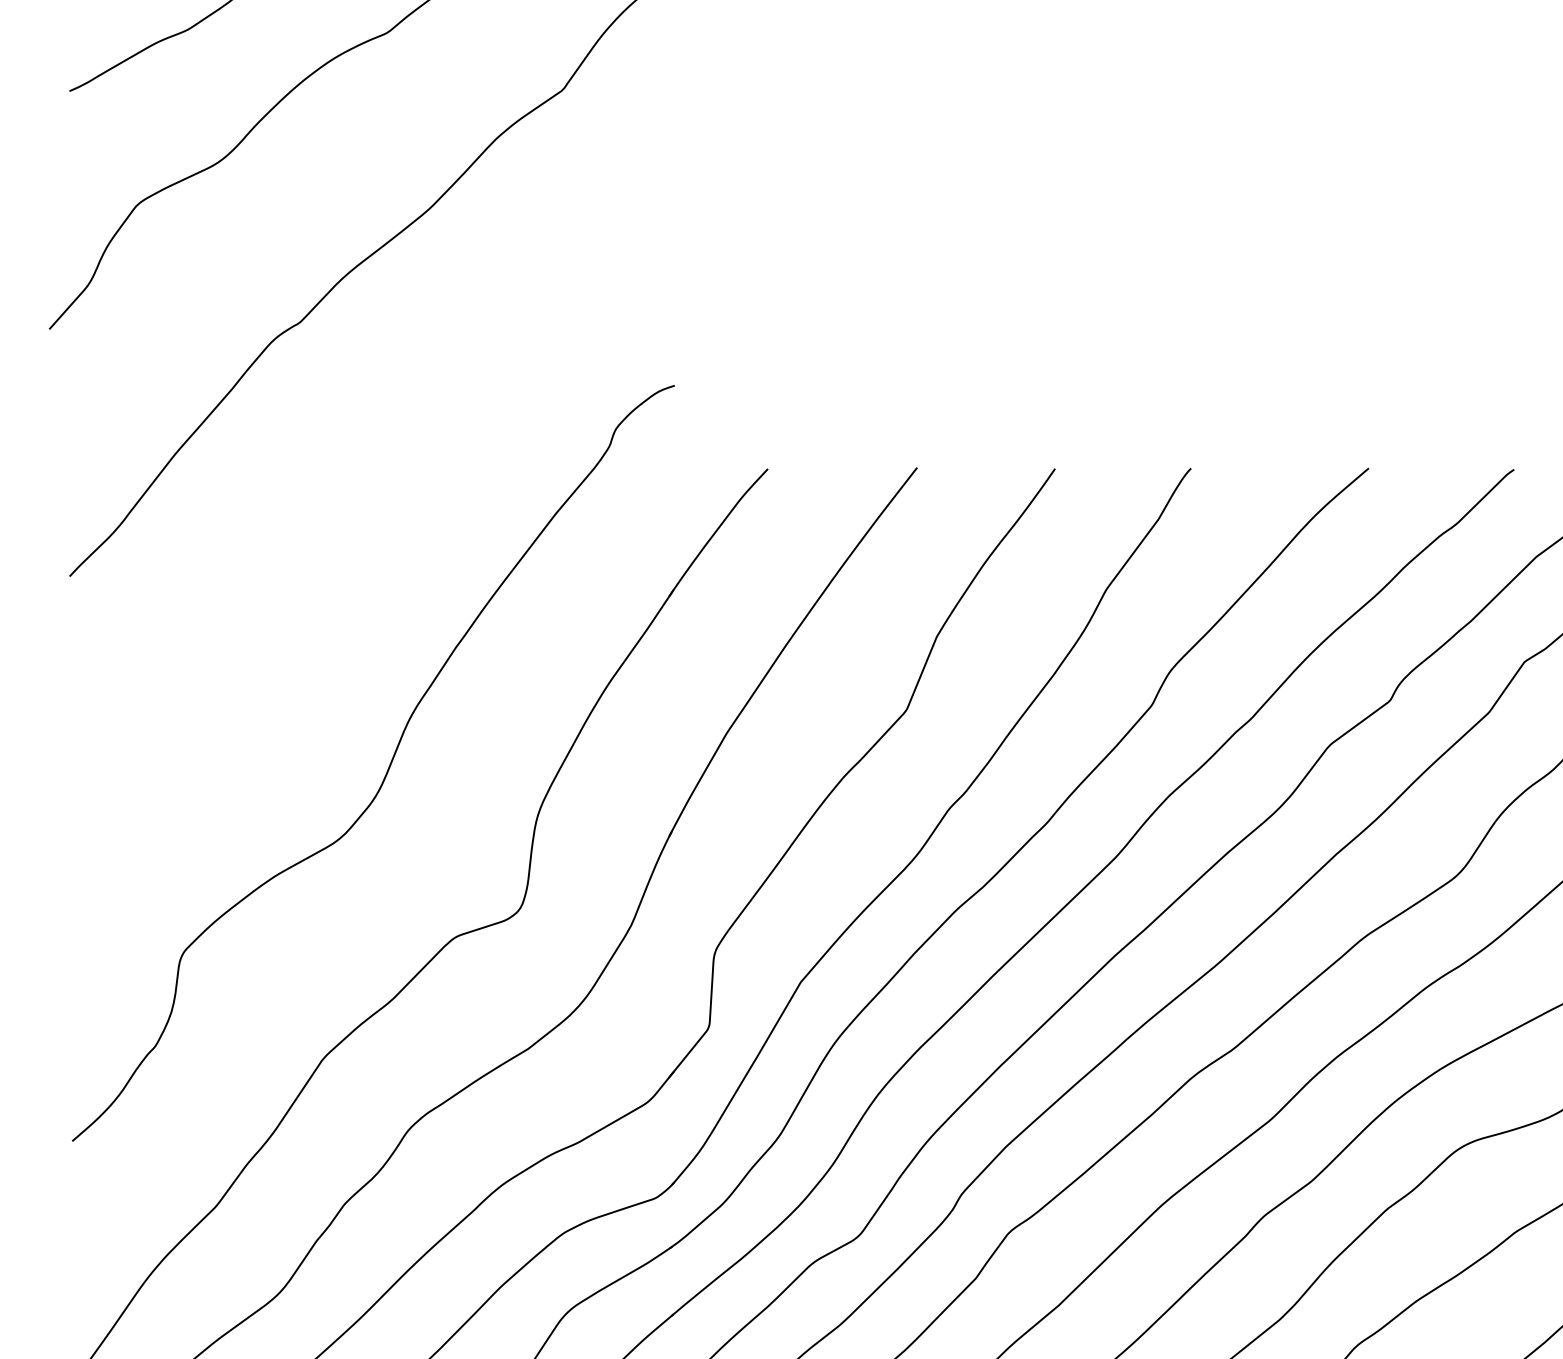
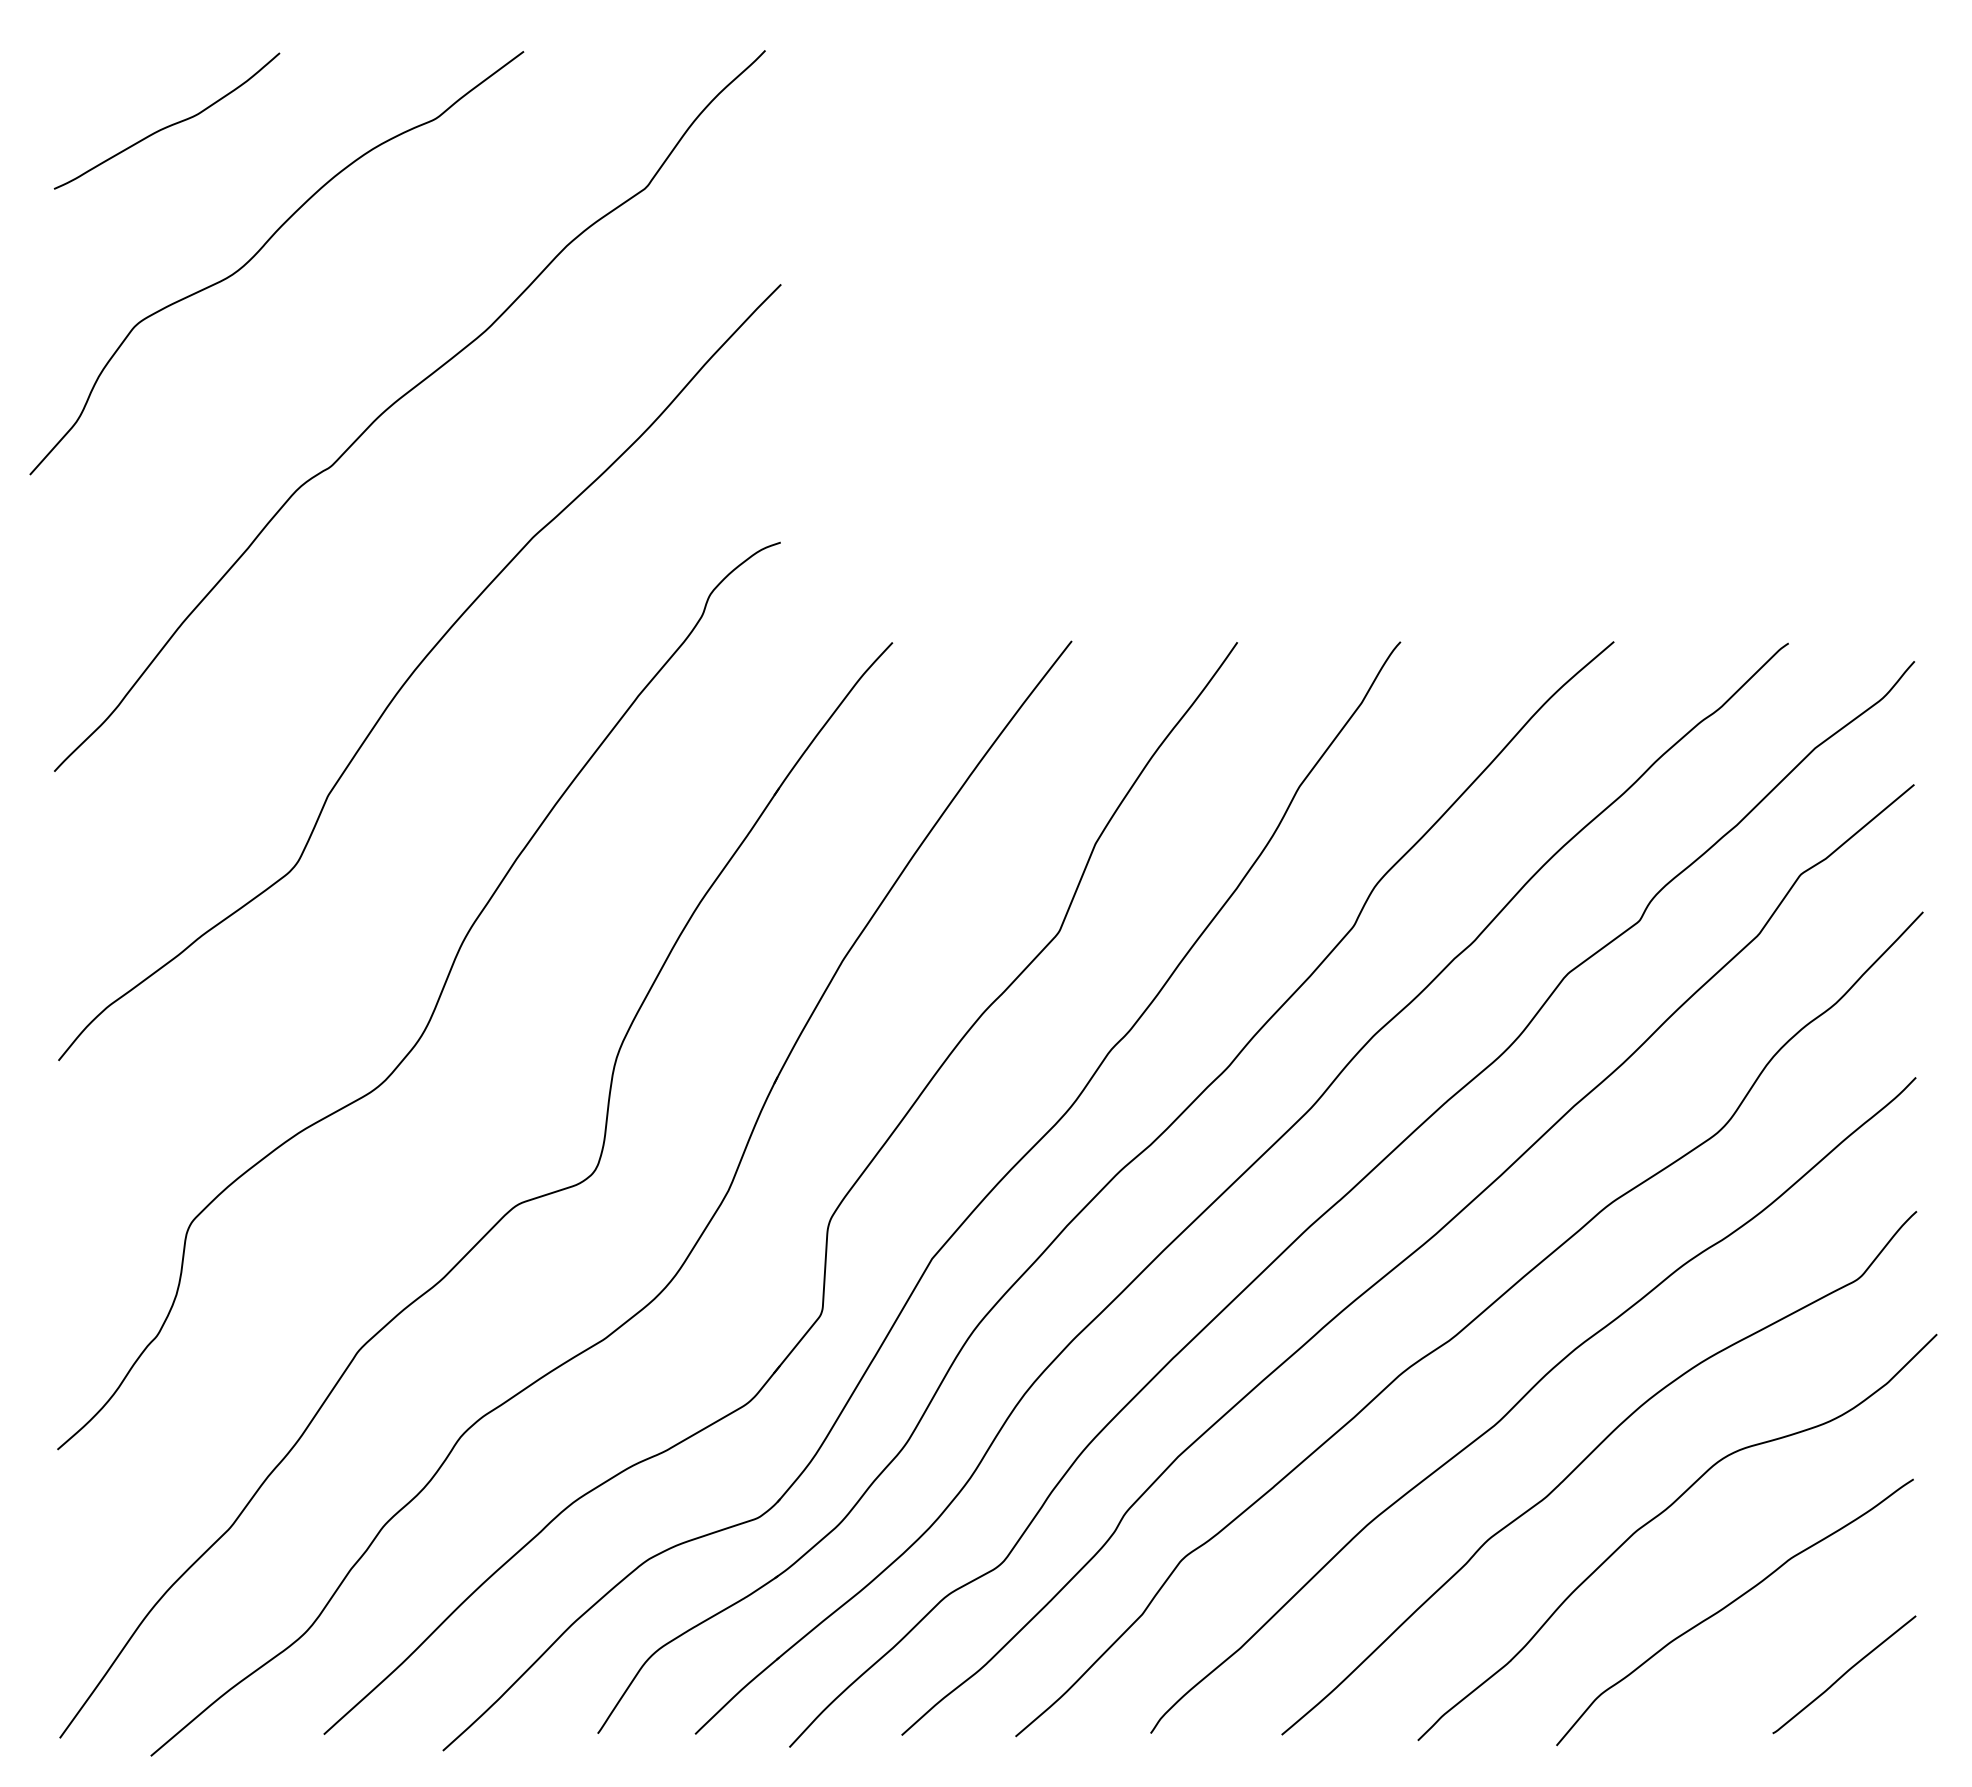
curve: (370, 493) -> (415, 671), added

